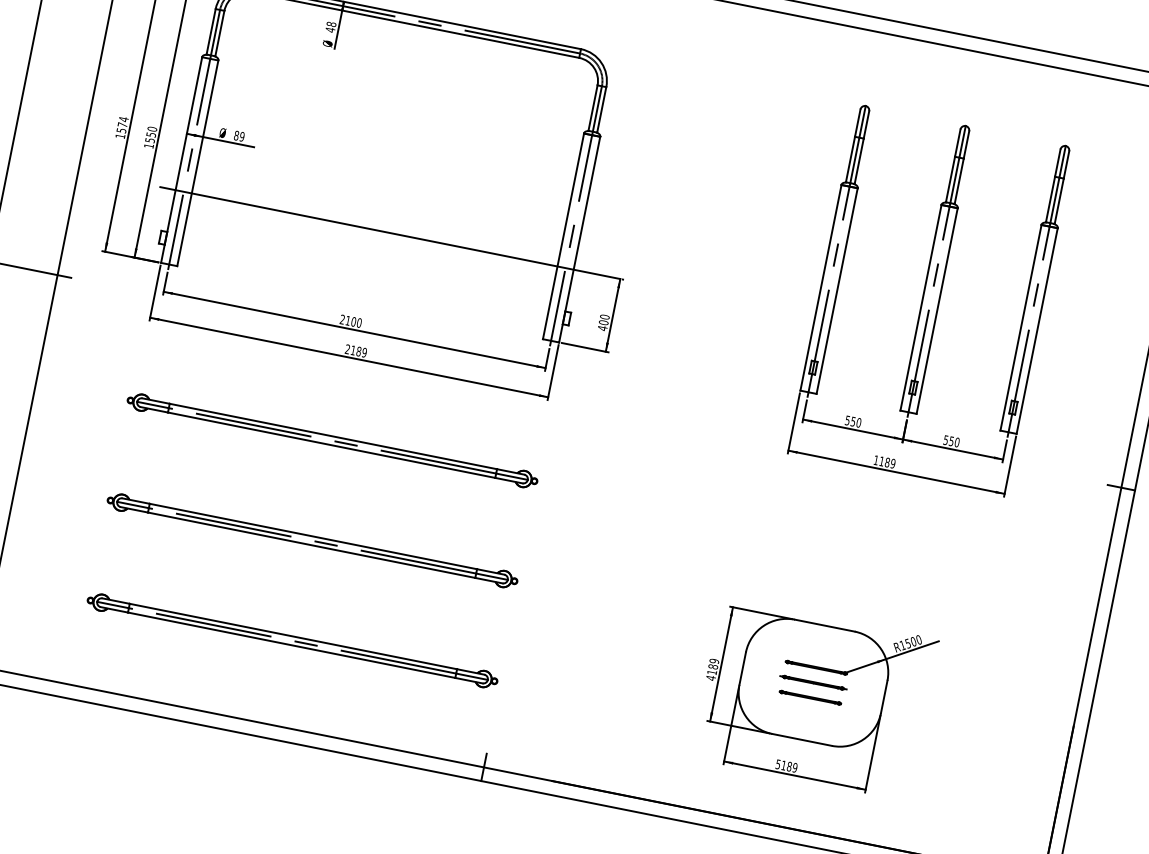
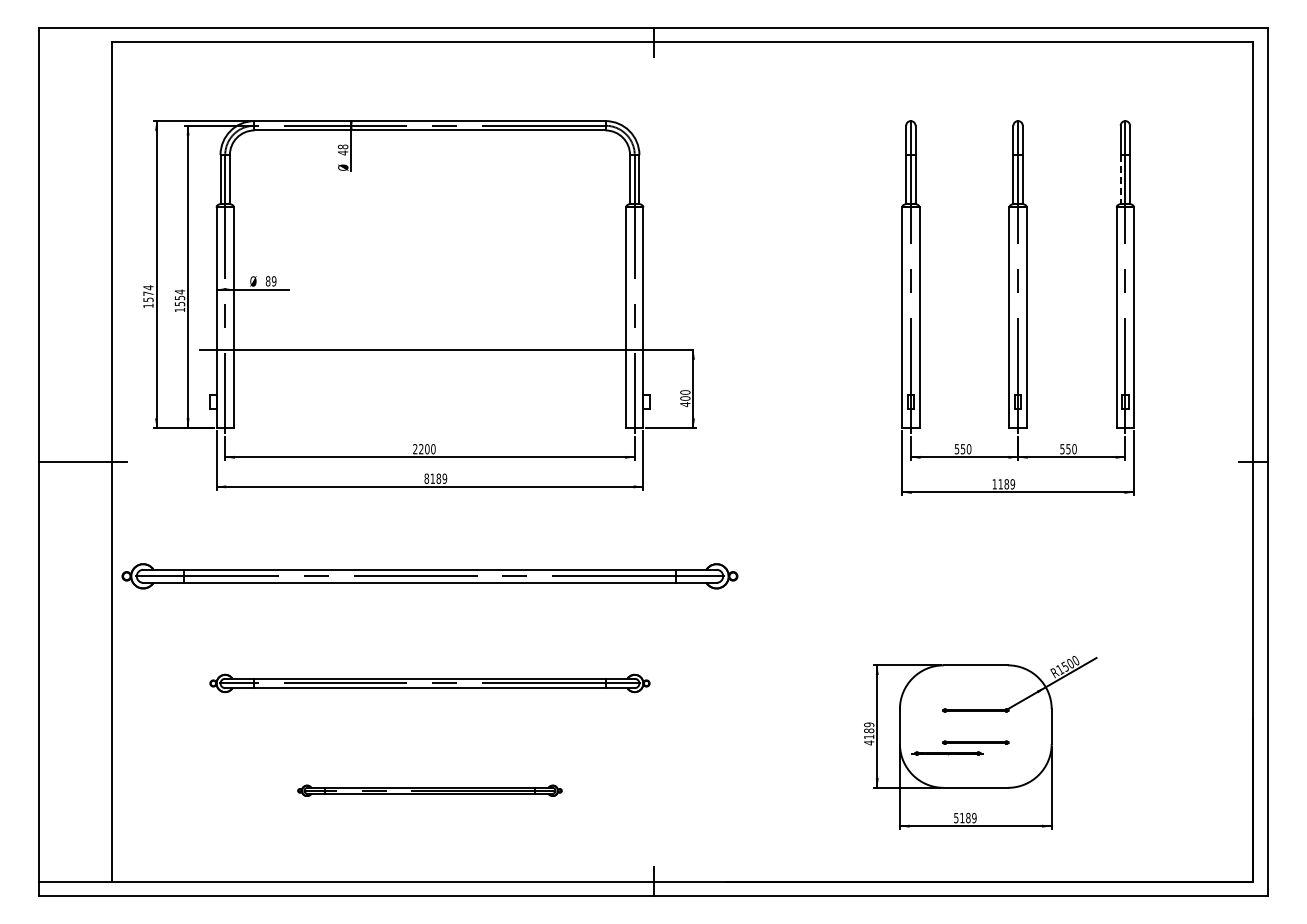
text: (152, 128) -> (179, 291), 1550 -> 1554
line: (1050, 199) -> (1120, 179), solid -> dashed
text: (348, 321) -> (421, 449), 2100 -> 2200
text: (347, 349) -> (426, 478), 2189 -> 8189
part: (332, 440) -> (429, 575), size x1.4
part: (292, 640) -> (429, 790), size x0.6
line: (813, 682) -> (947, 753), moved

